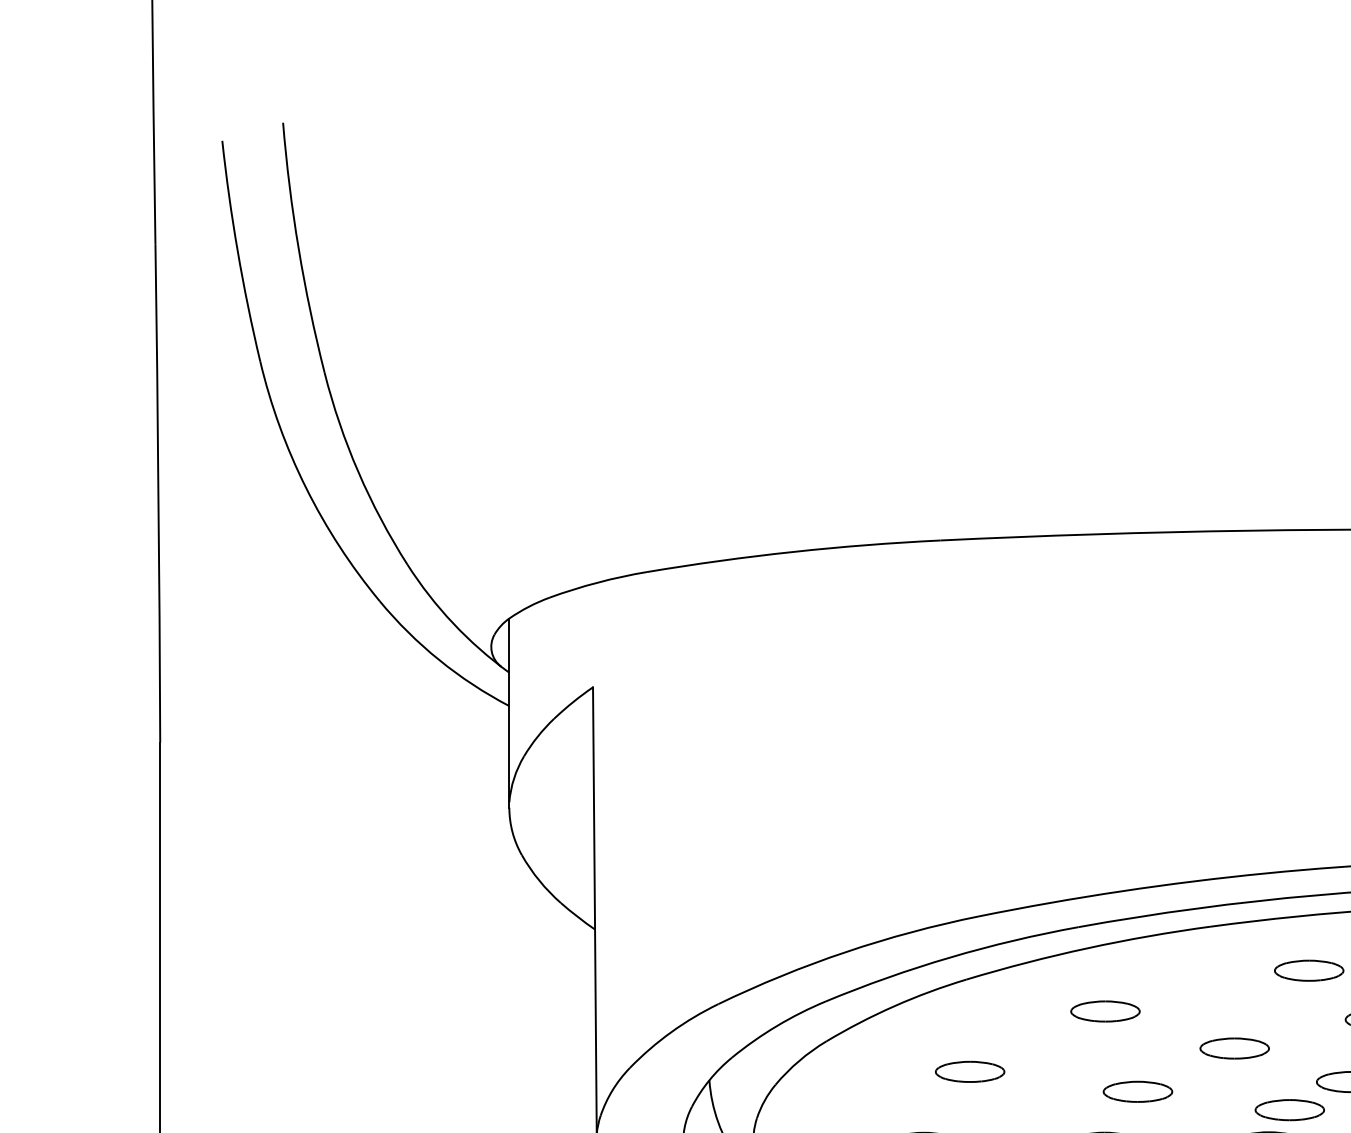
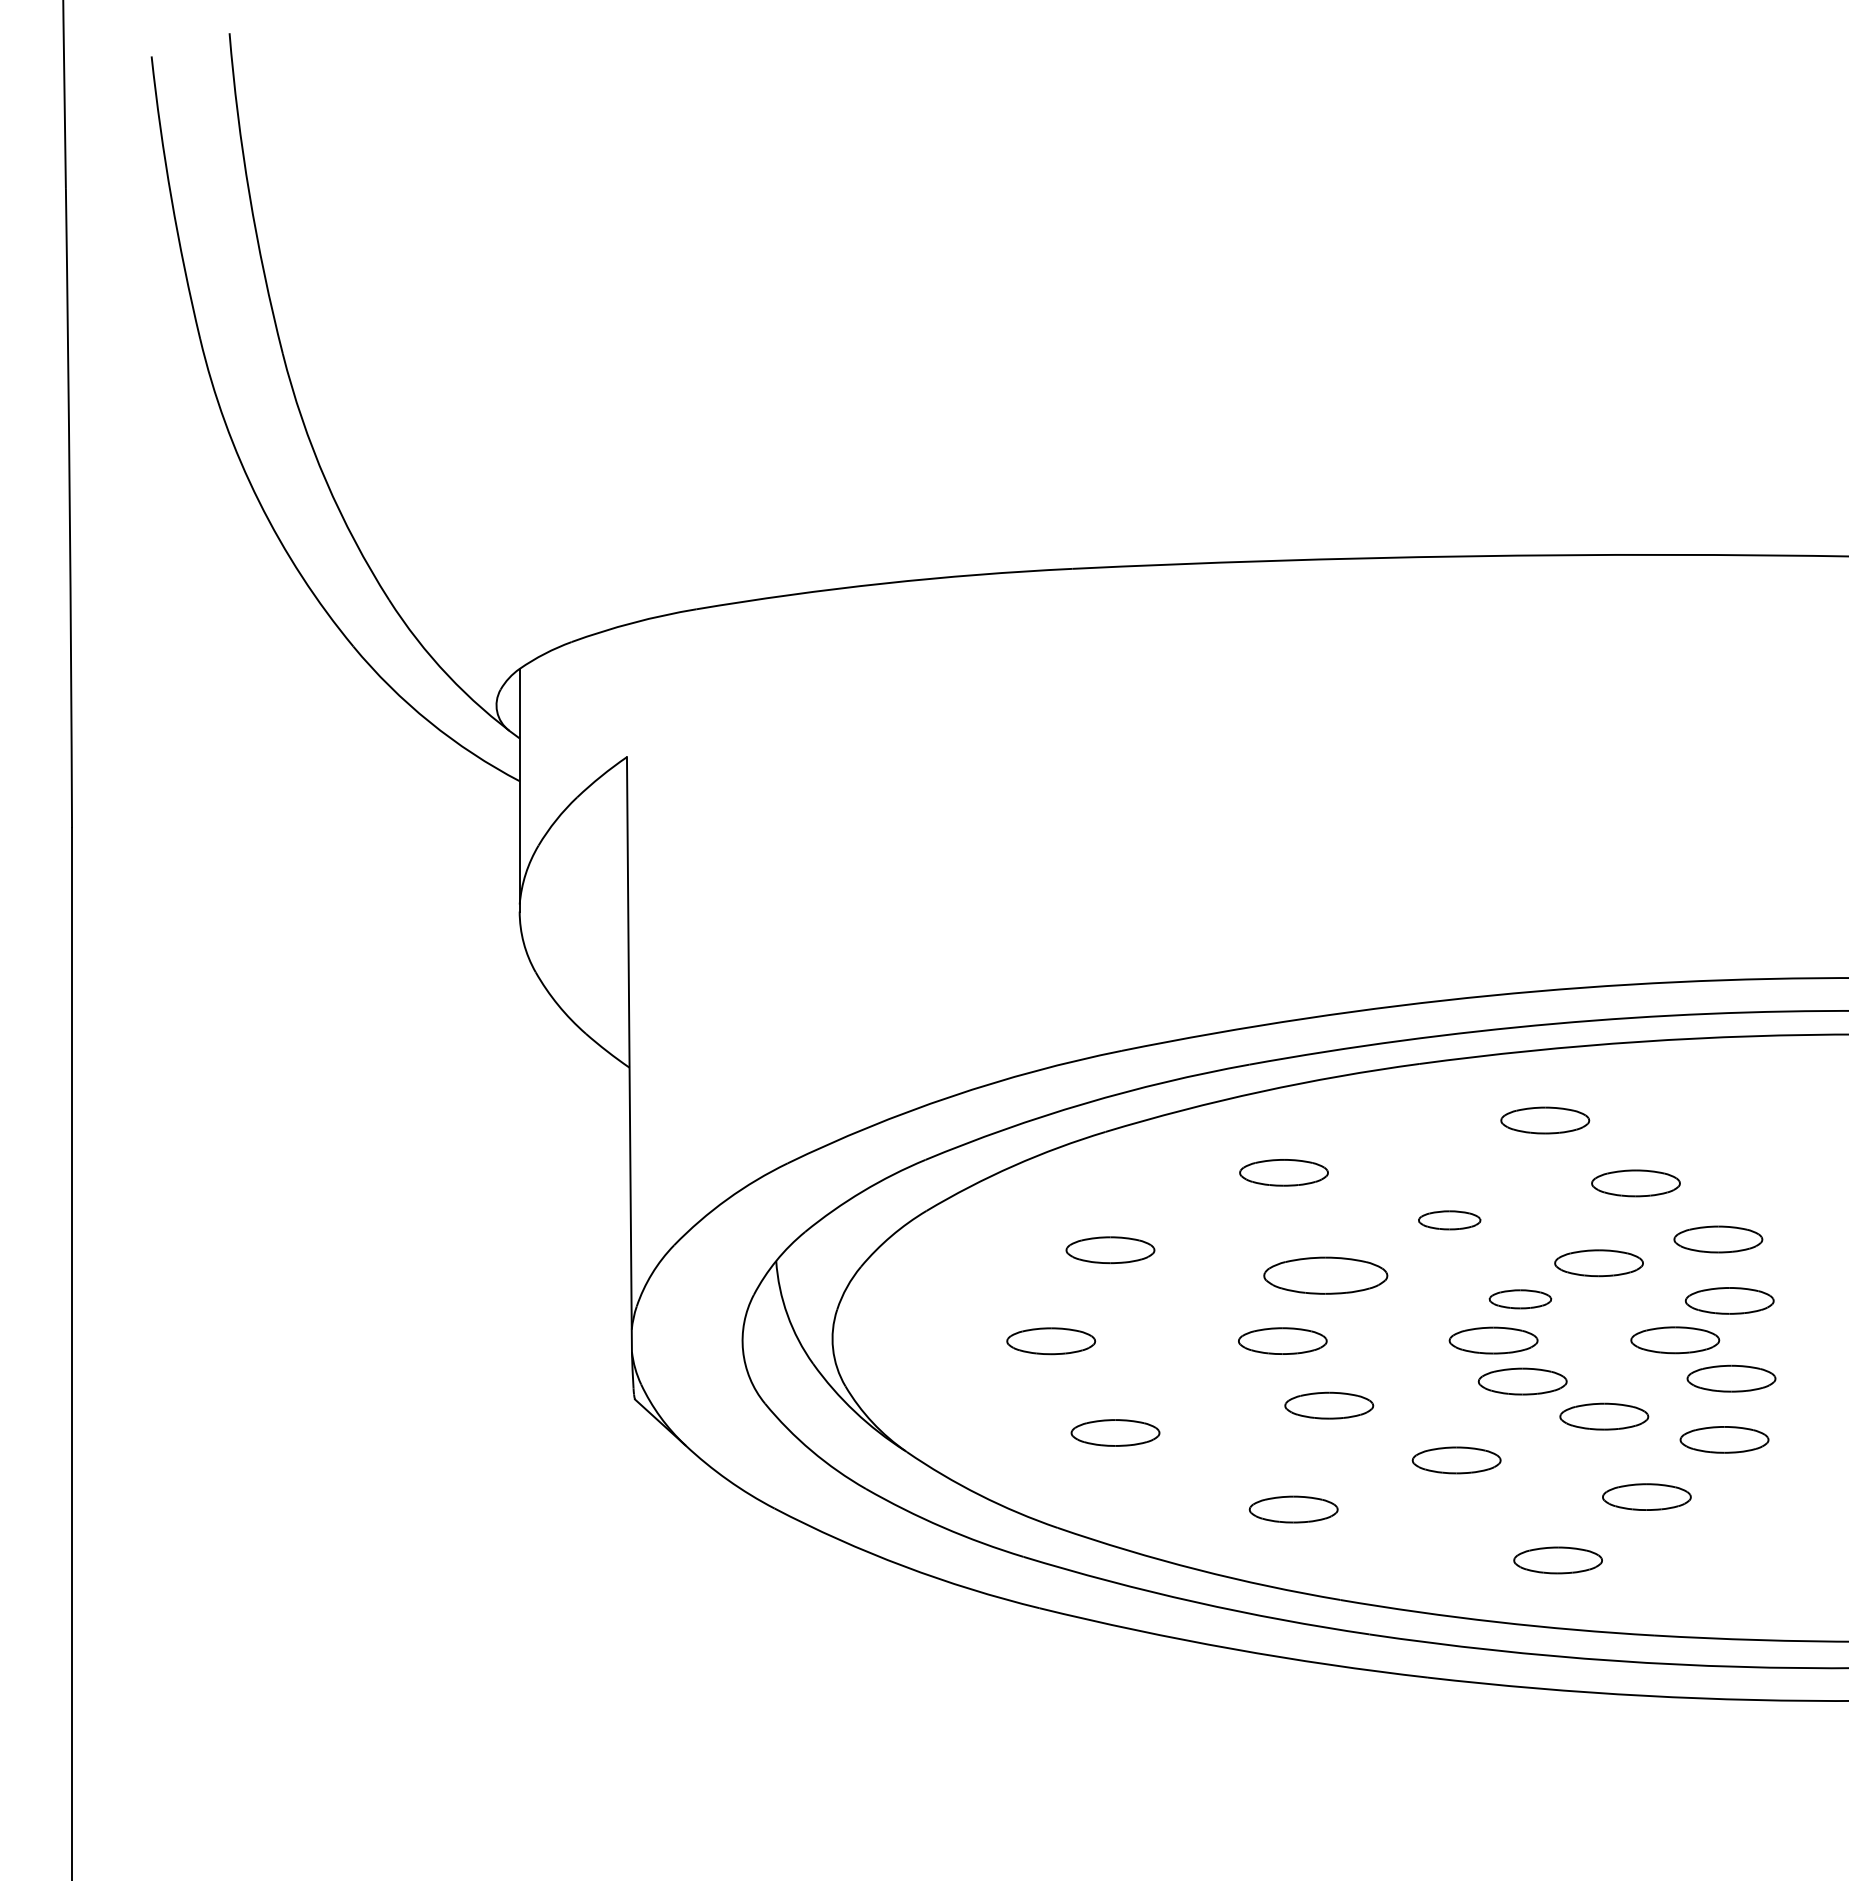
part: (1234, 1048) -> (1449, 1220), size x0.7
part: (1137, 1091) -> (1325, 1275), size x1.4
part: (1289, 1110) -> (1520, 1299), size x0.7

